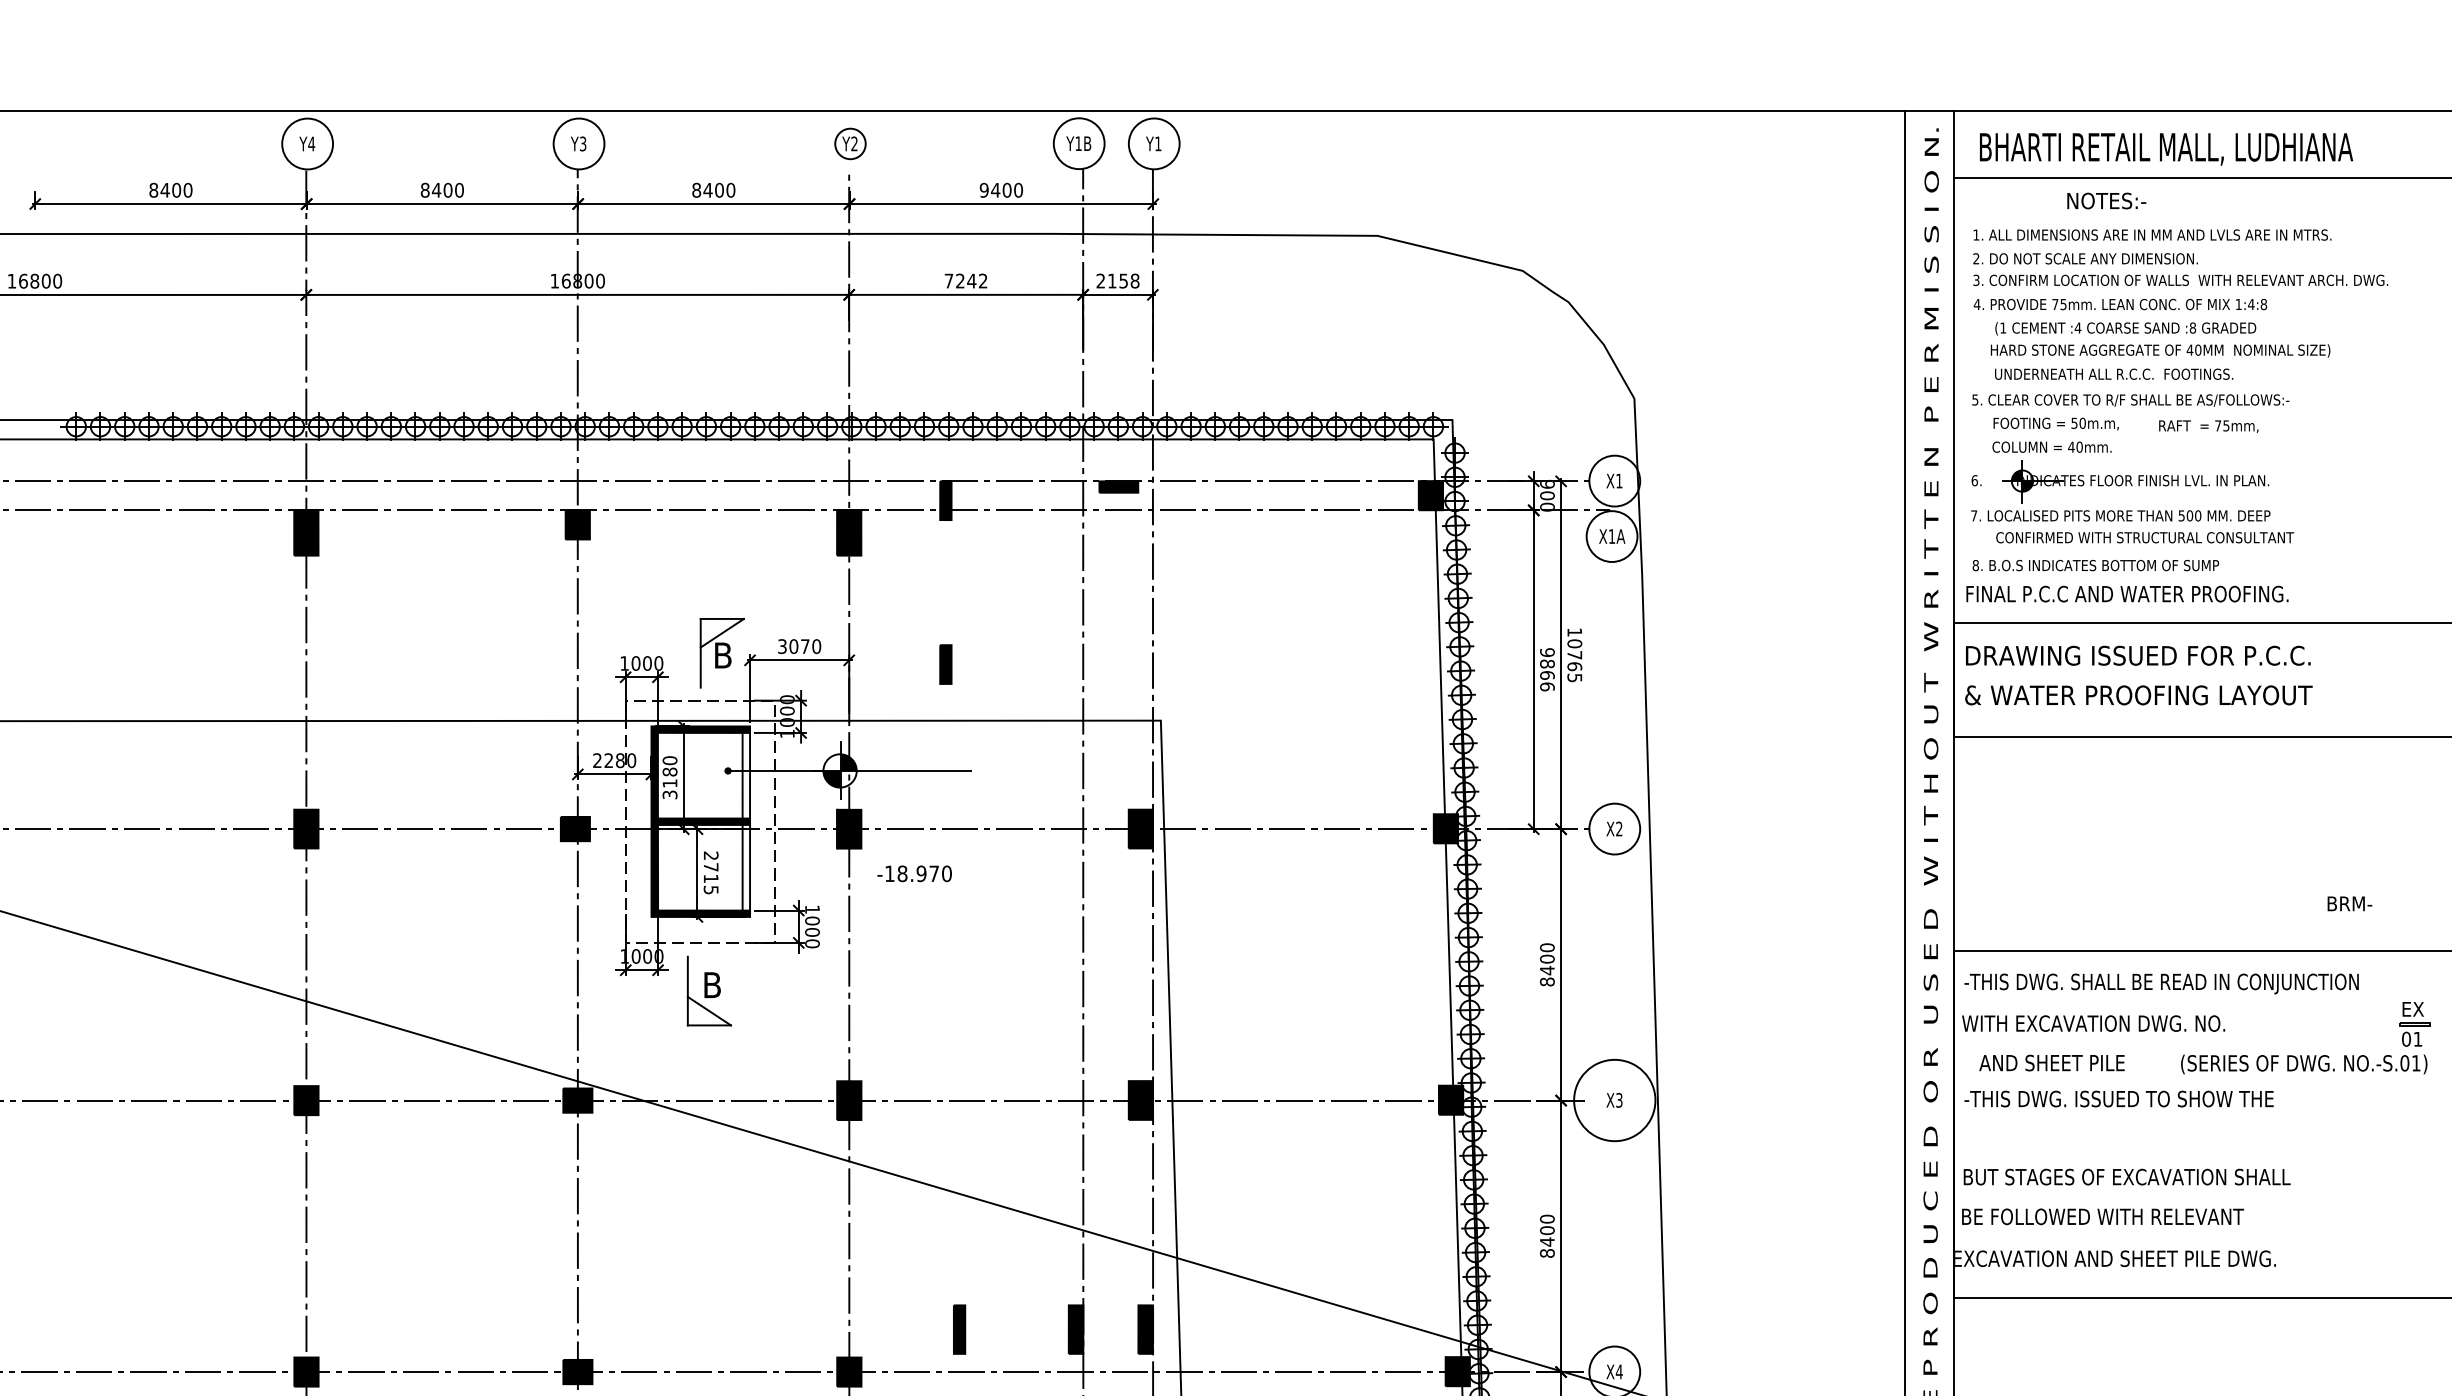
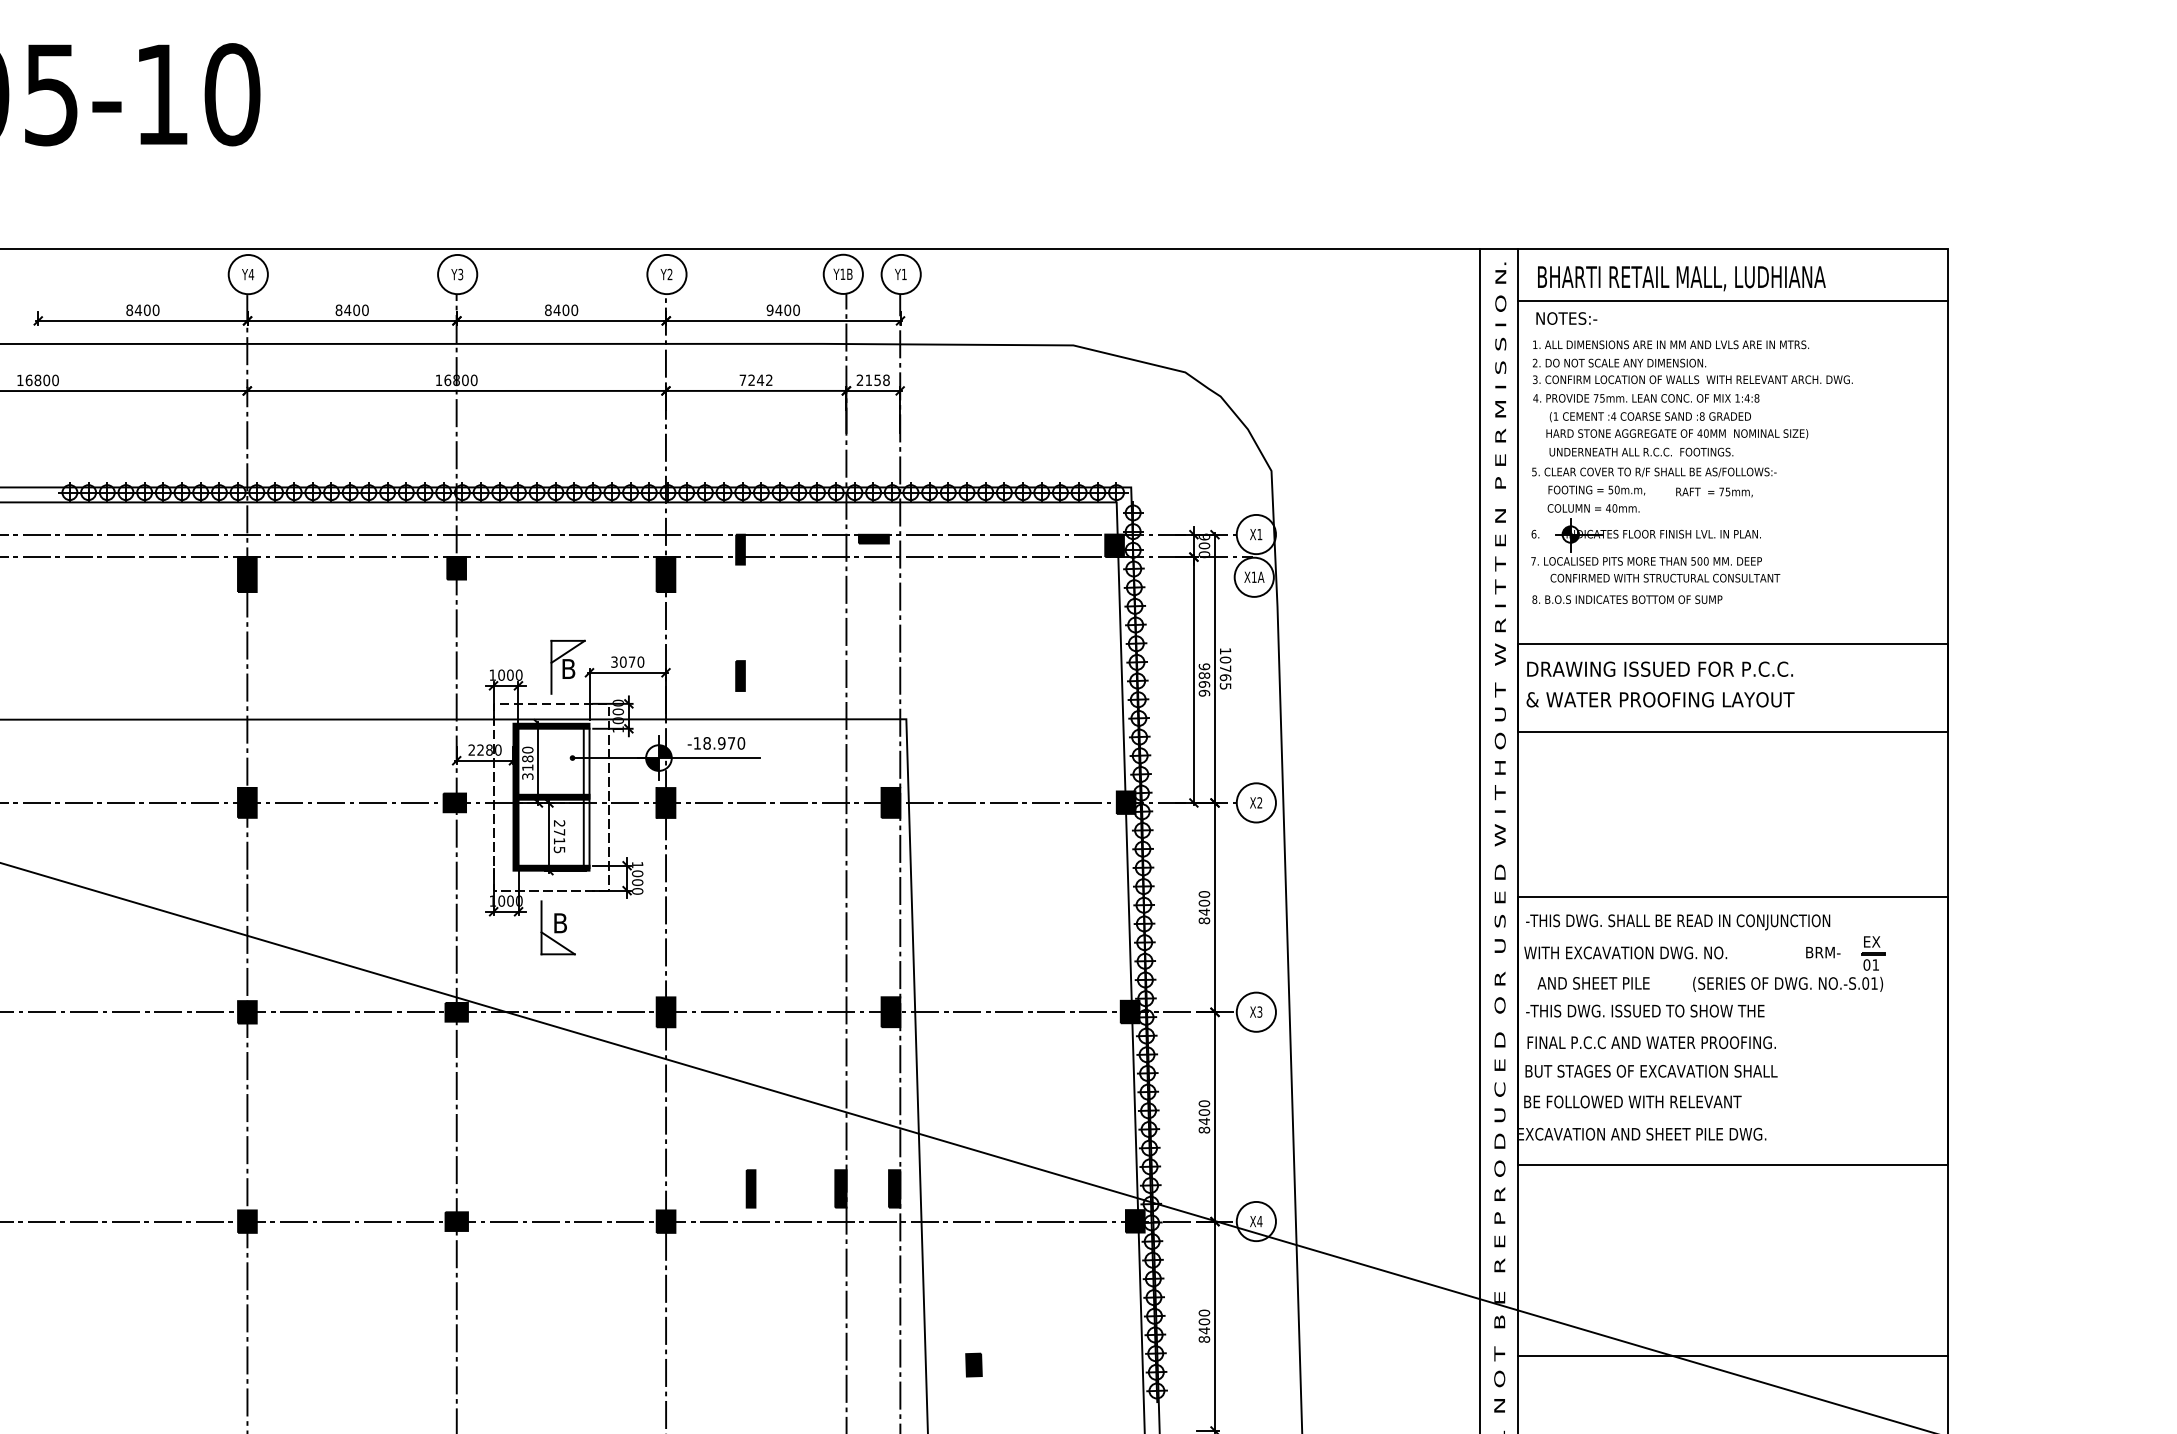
circle: (849, 143) -> (666, 274), size x1.67
text: (2106, 200) -> (1566, 318), moved
text: (2127, 593) -> (1651, 1042), moved
text: (914, 873) -> (716, 743), moved
text: (2350, 903) -> (1823, 952), moved
circle: (1613, 1099) -> (1255, 1011), size x0.62

